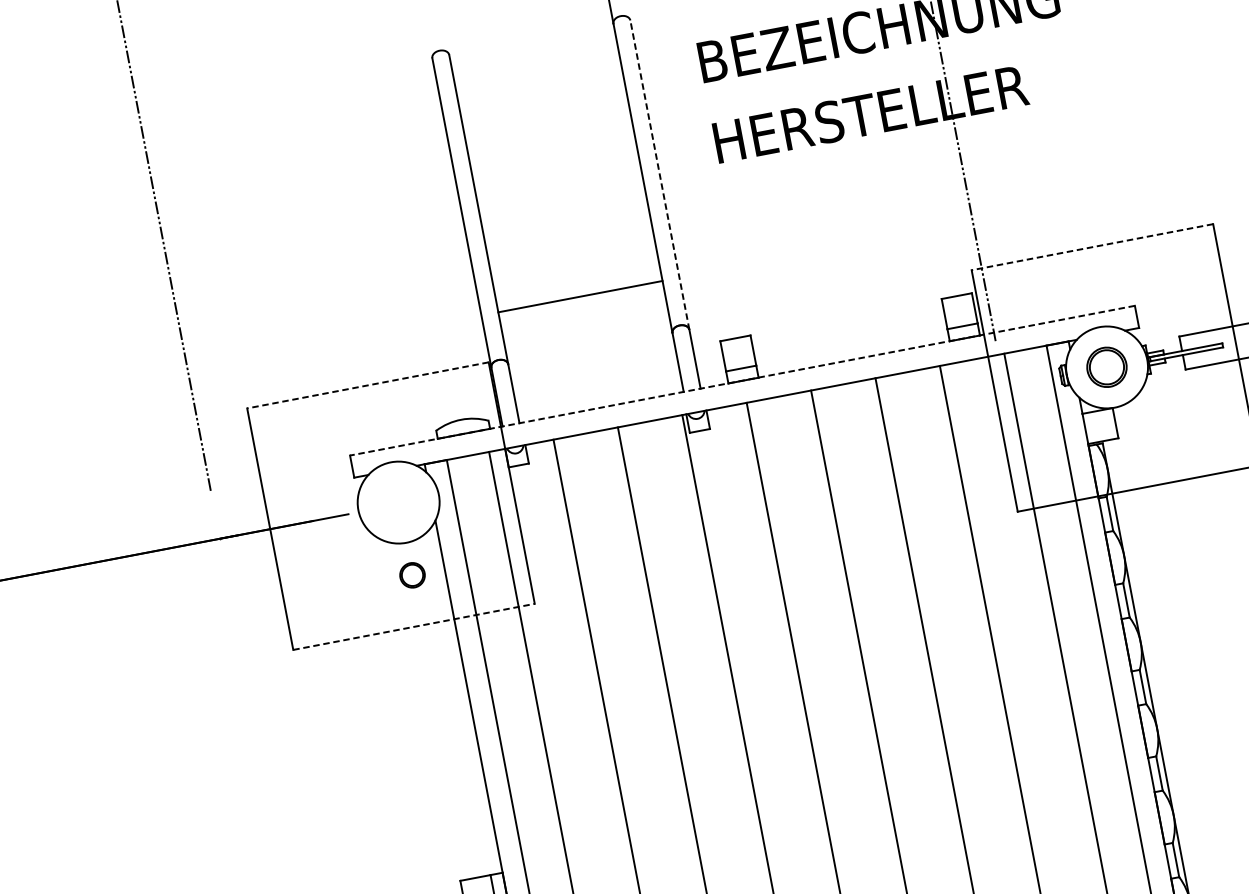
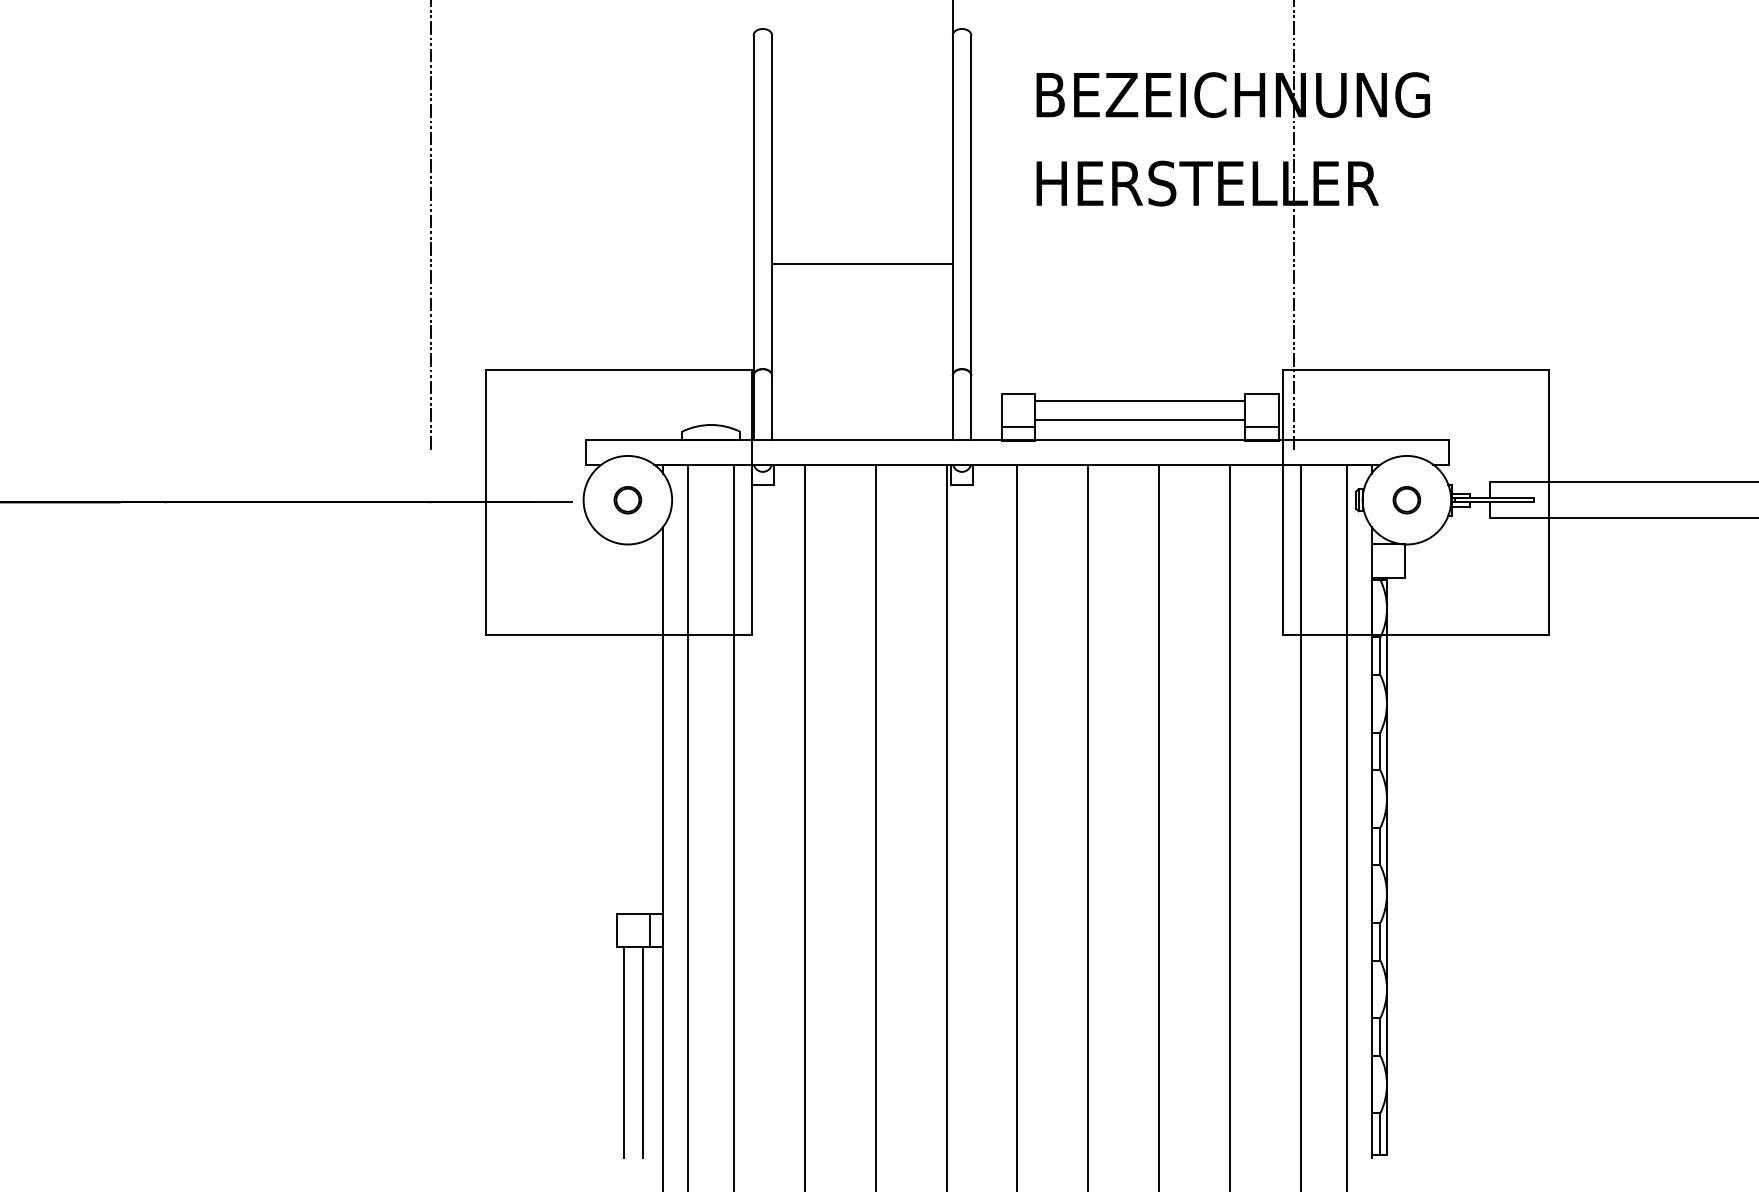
line: (659, 174) -> (971, 205), dashed -> solid
line: (1092, 247) -> (1415, 369), dashed -> solid
line: (580, 296) -> (862, 263), moved
line: (847, 323) -> (1140, 401), added
line: (850, 341) -> (1140, 420), added
part: (1106, 367) -> (1406, 500), size x0.62
line: (742, 380) -> (1017, 440), dashed -> solid
line: (368, 385) -> (619, 369), dashed -> solid
part: (412, 575) -> (627, 500), moved
line: (414, 627) -> (619, 635), dashed -> solid

